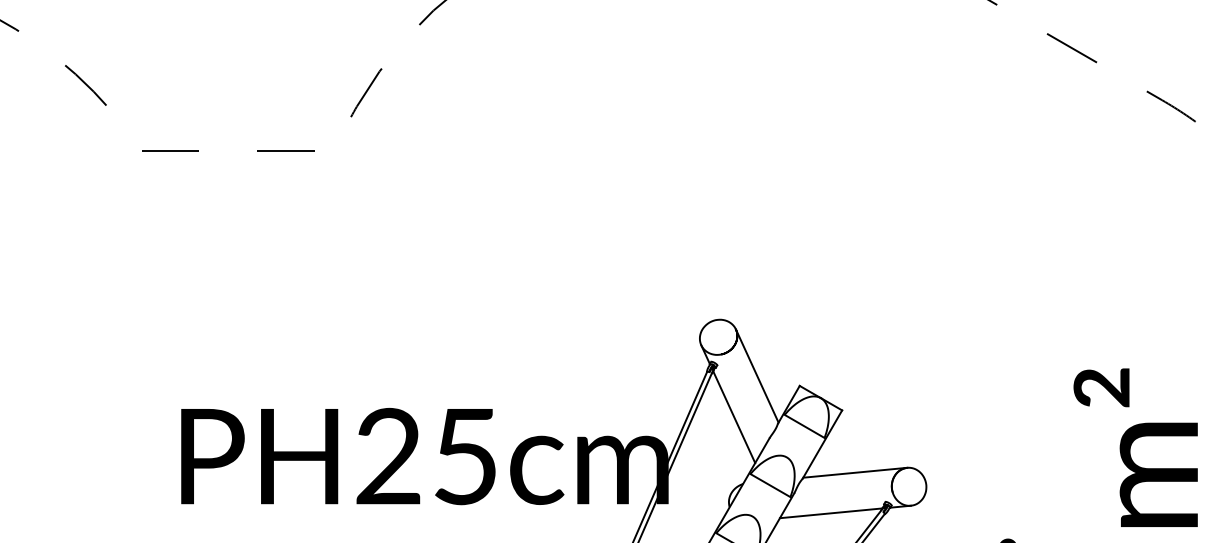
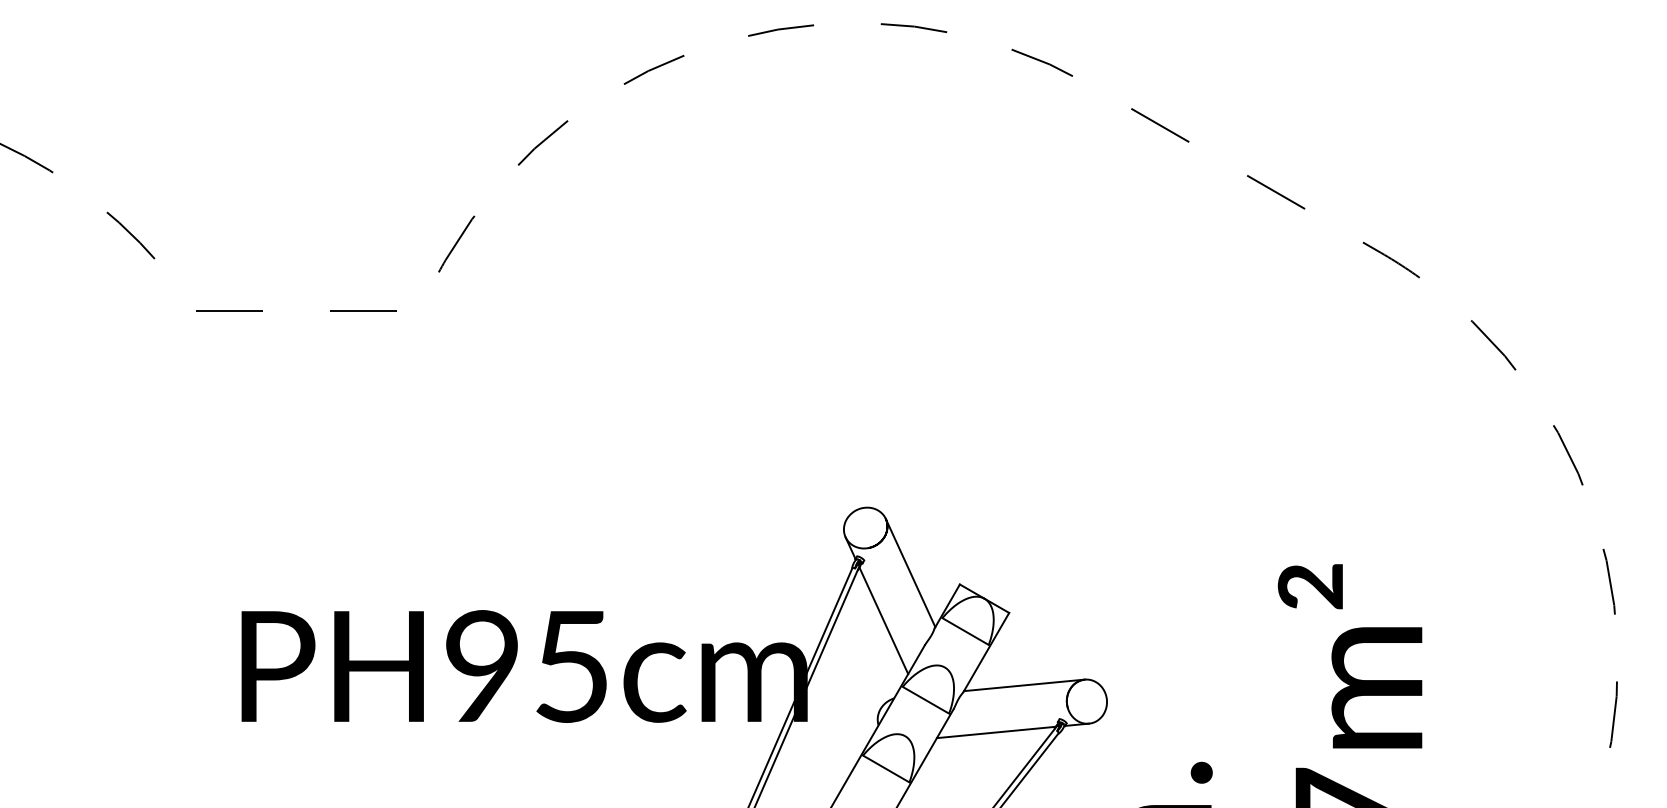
text: (387, 455) -> (481, 665), PH25cm -> PH95cm

